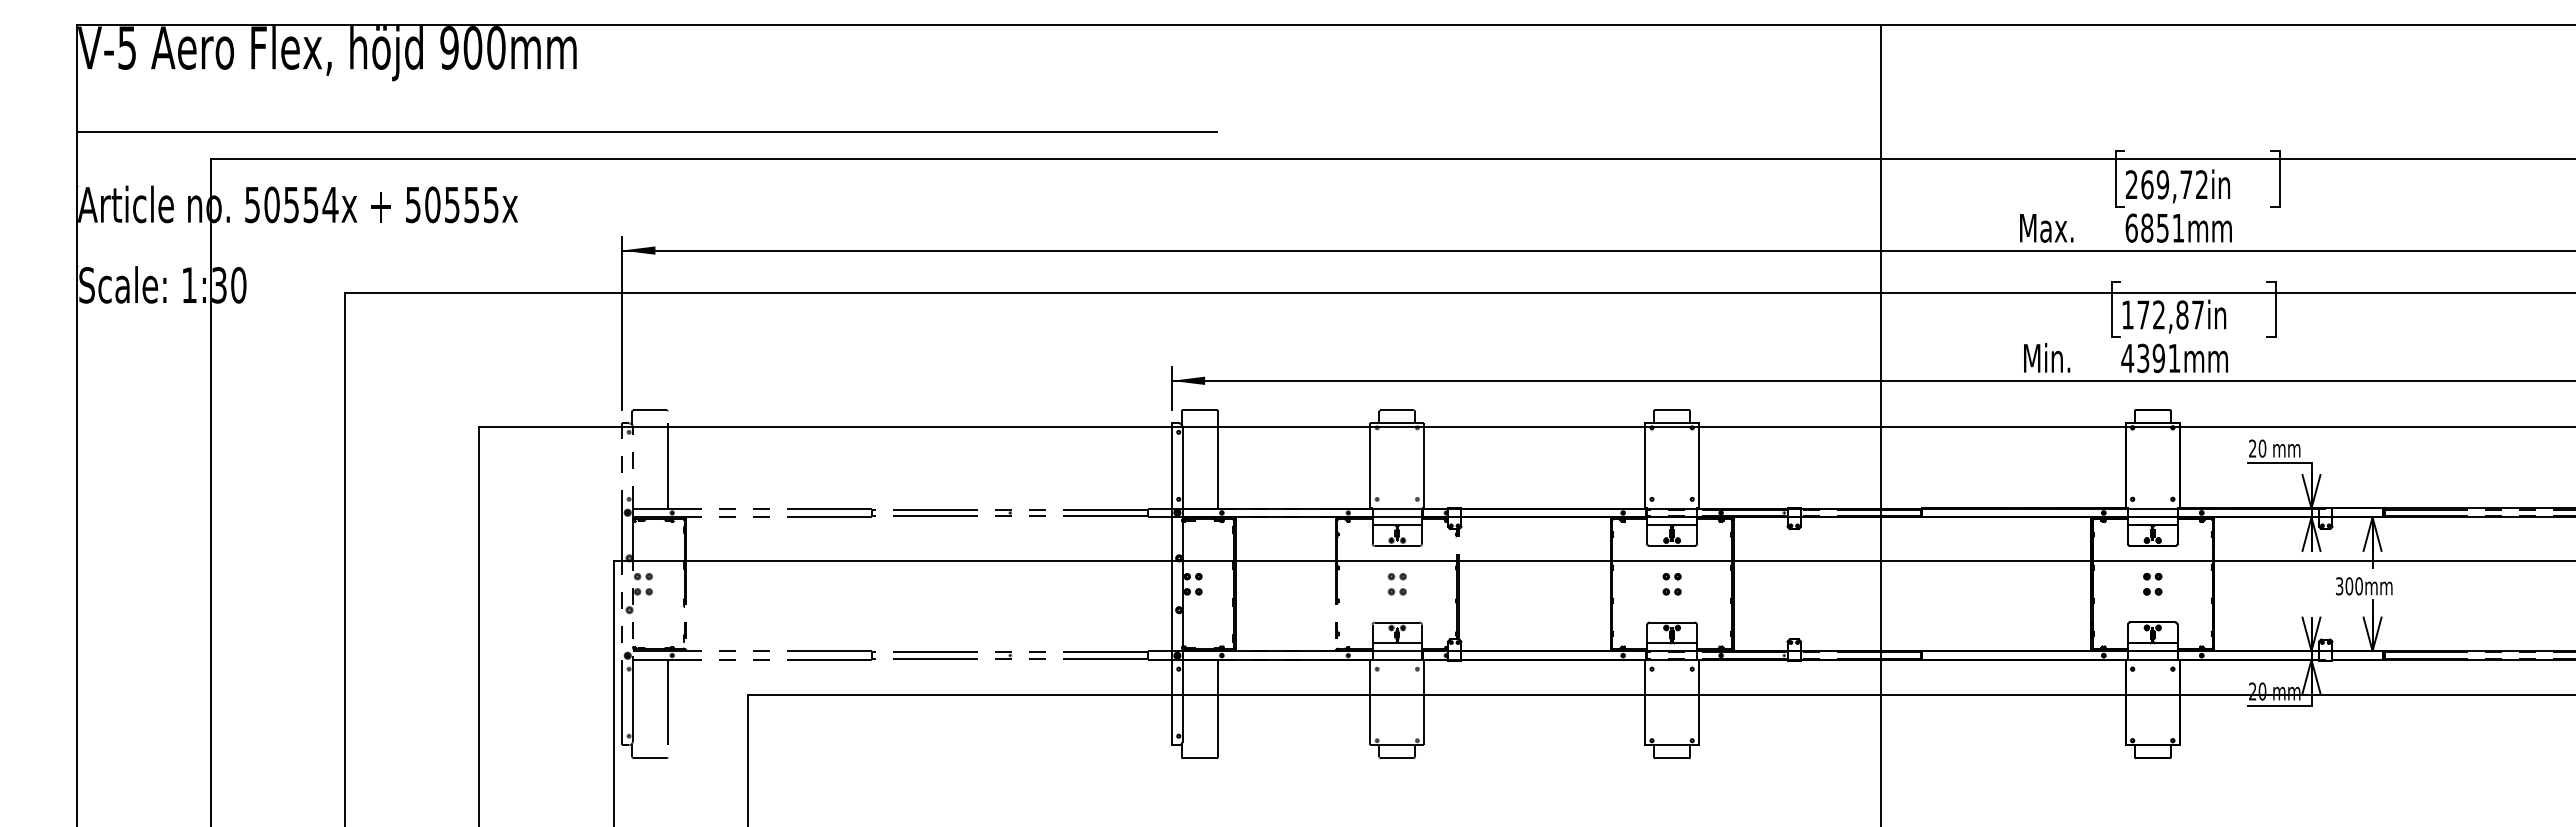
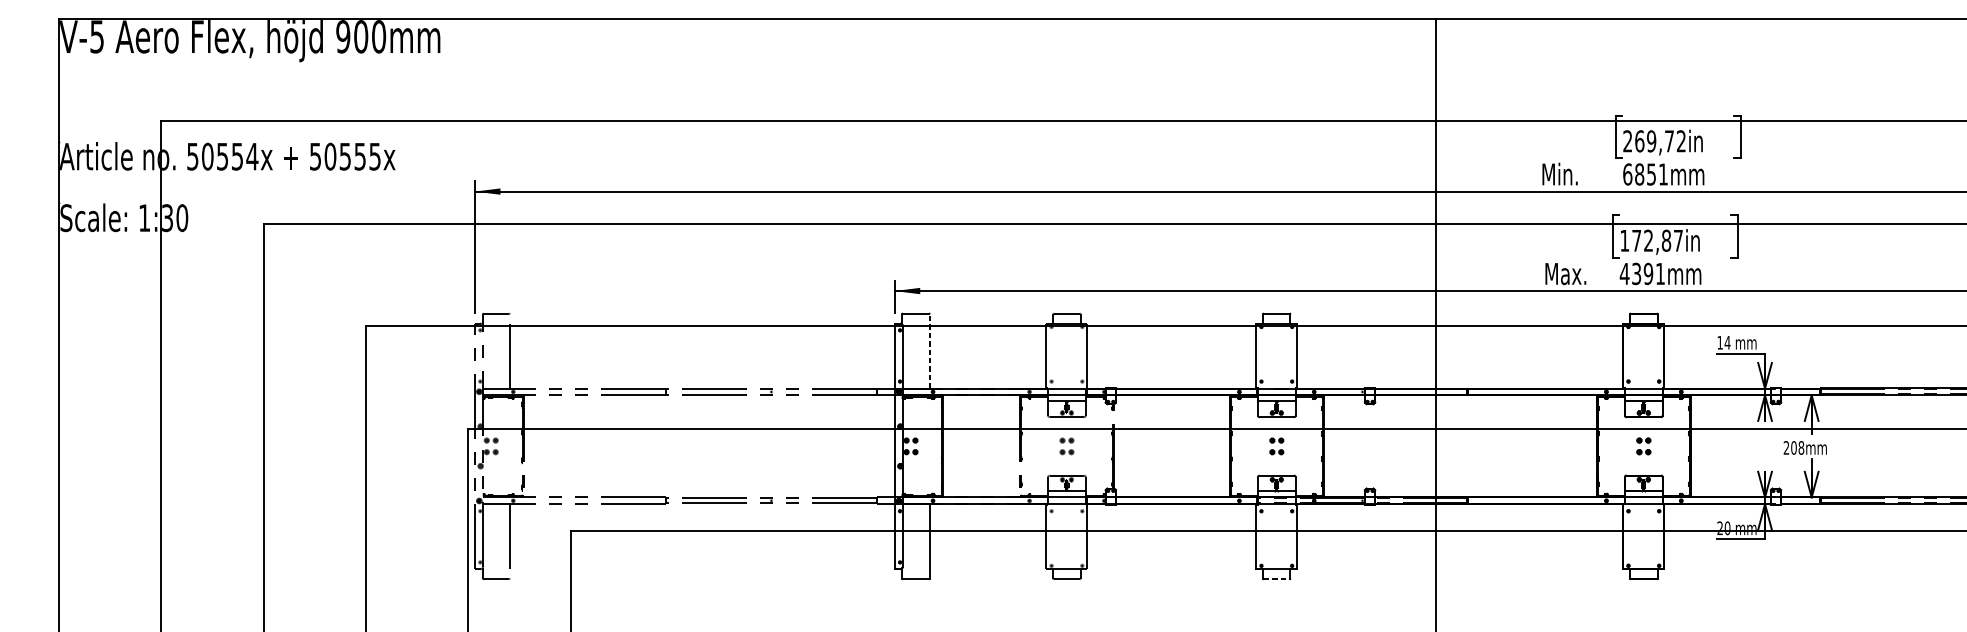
line: (646, 131) -> (493, 100), removed
text: (2056, 227) -> (1570, 173), Max. -> Min.
text: (2060, 358) -> (1573, 274), Min. -> Max.
text: (2257, 448) -> (1723, 342), 20 -> 14
line: (1217, 459) -> (929, 351), solid -> dashed
text: (2349, 586) -> (1794, 448), 300mm -> 208mm
line: (1672, 758) -> (1277, 579), solid -> dashed

